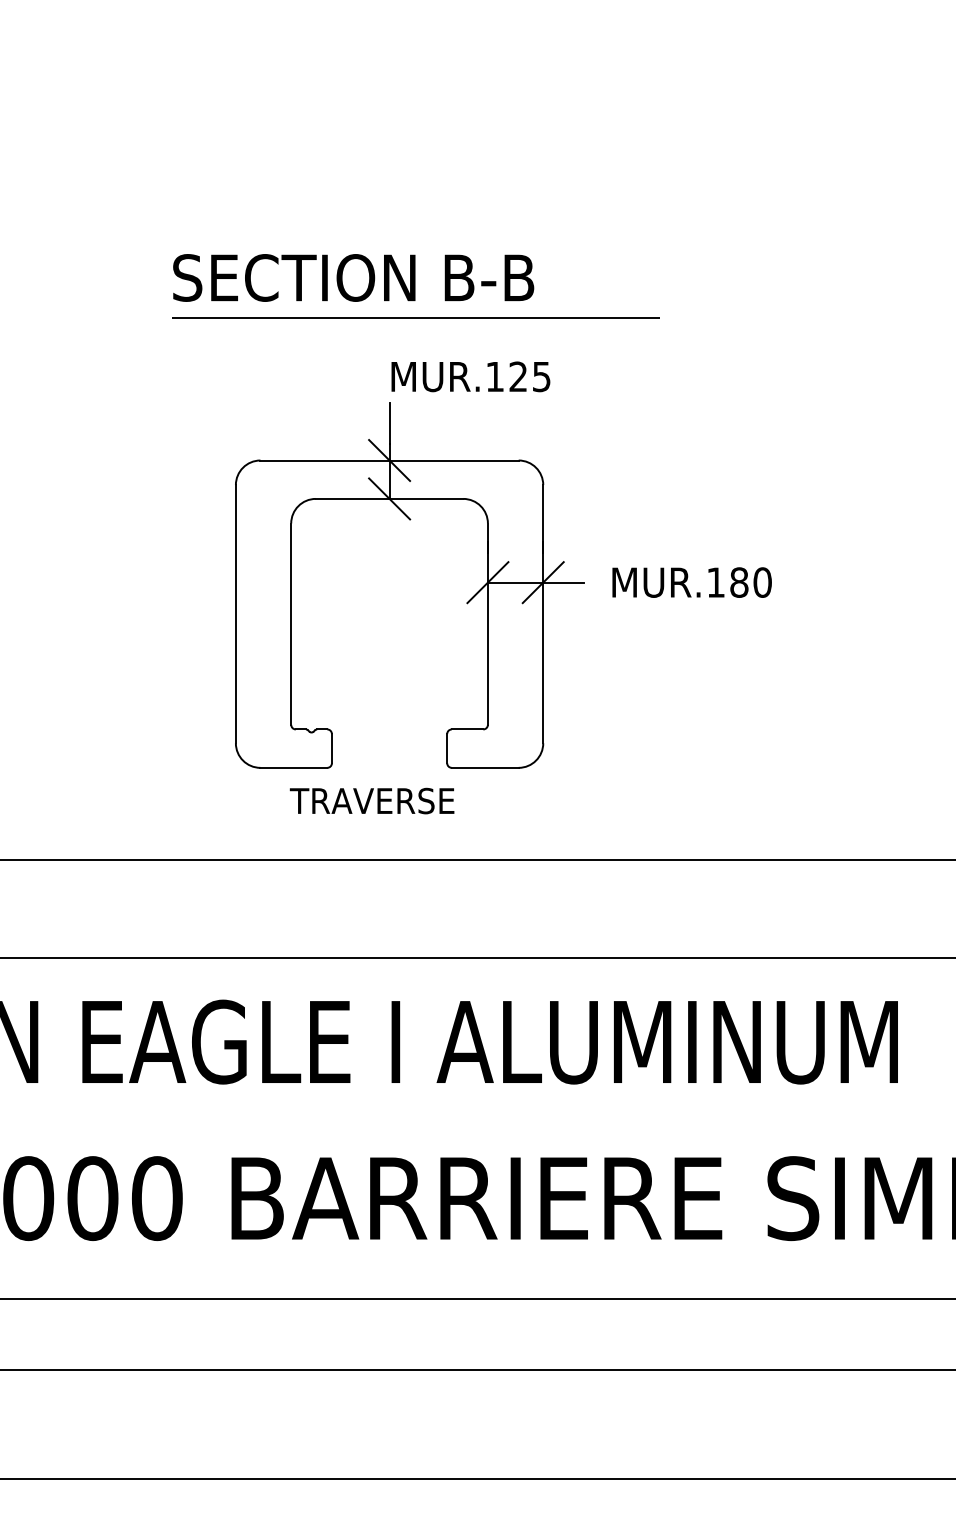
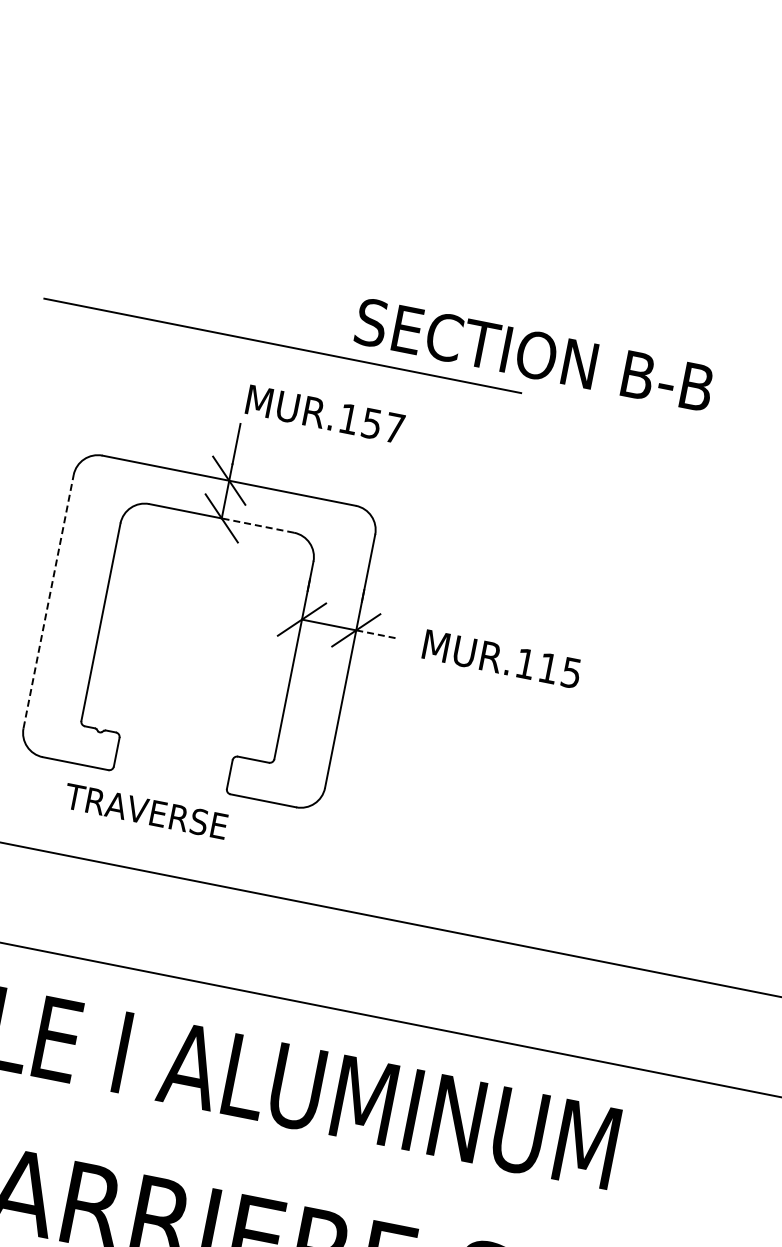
text: (353, 277) -> (534, 354), moved
text: (529, 376) -> (382, 425), MUR.125 -> MUR.157
line: (426, 498) -> (258, 525), solid -> dashed
line: (564, 582) -> (377, 634), solid -> dashed
text: (750, 582) -> (559, 670), MUR.180 -> MUR.115
line: (235, 613) -> (48, 600), solid -> dashed

